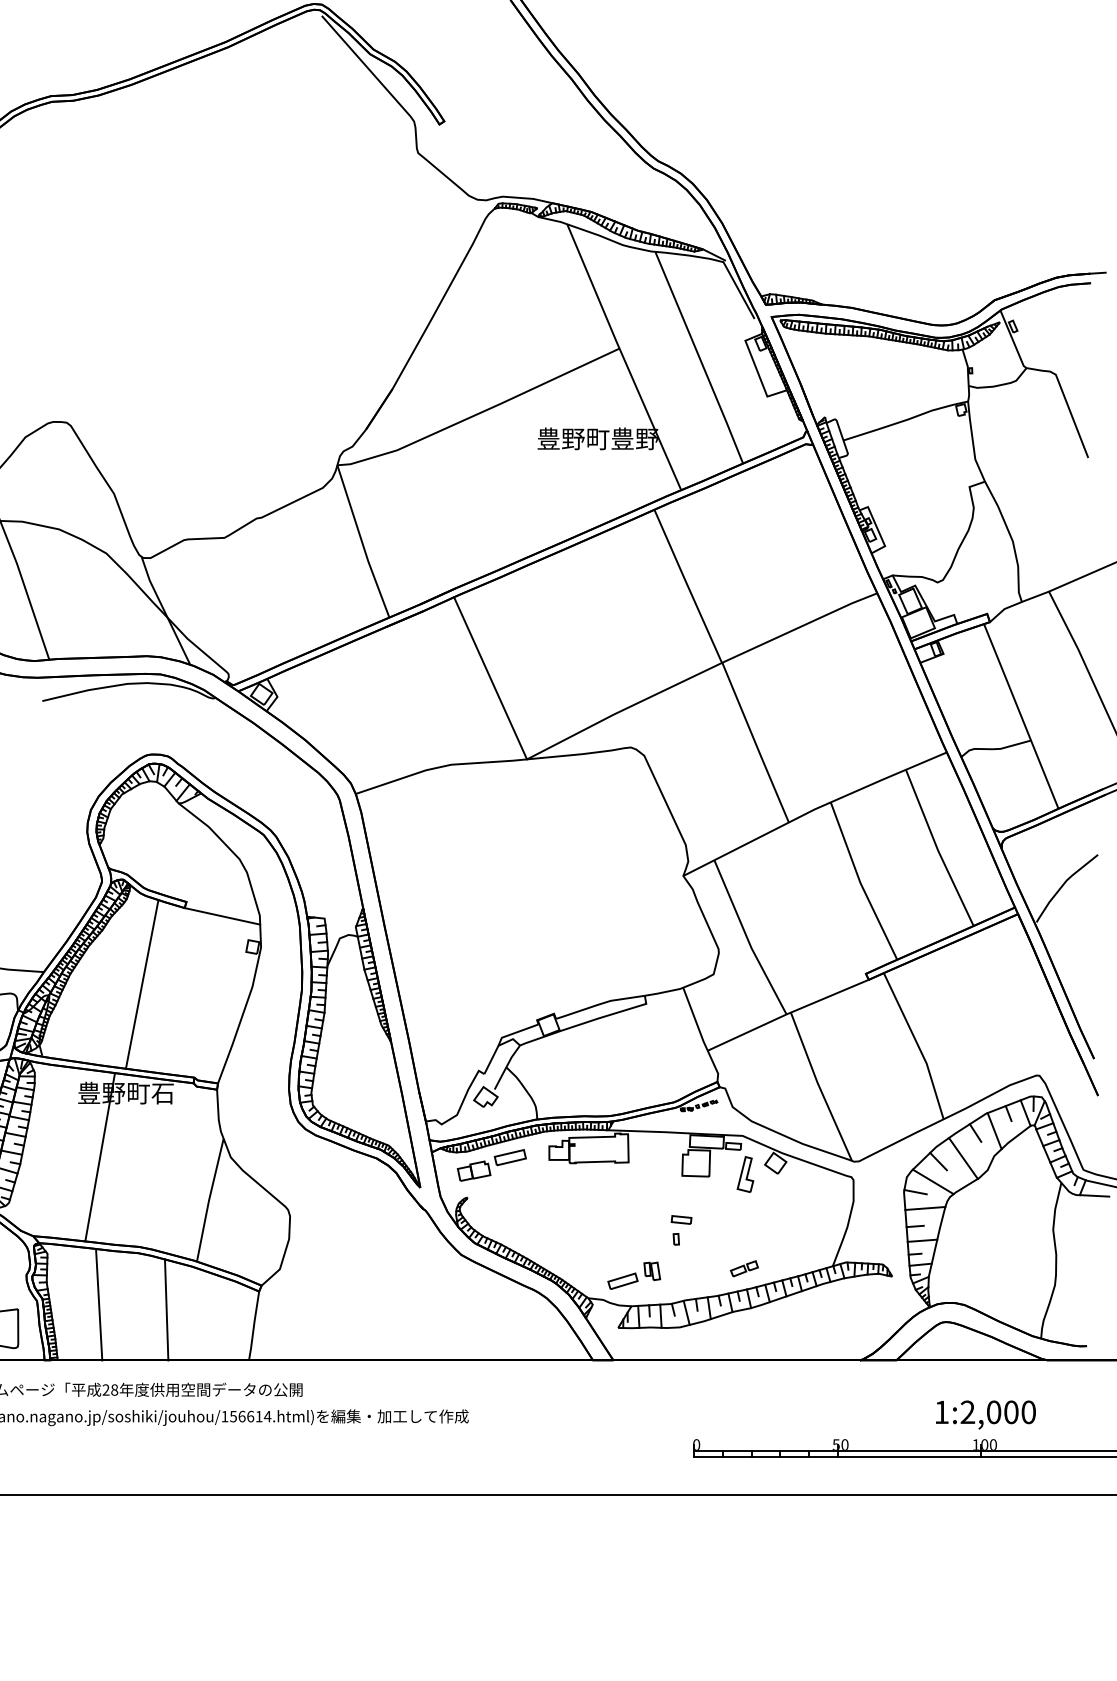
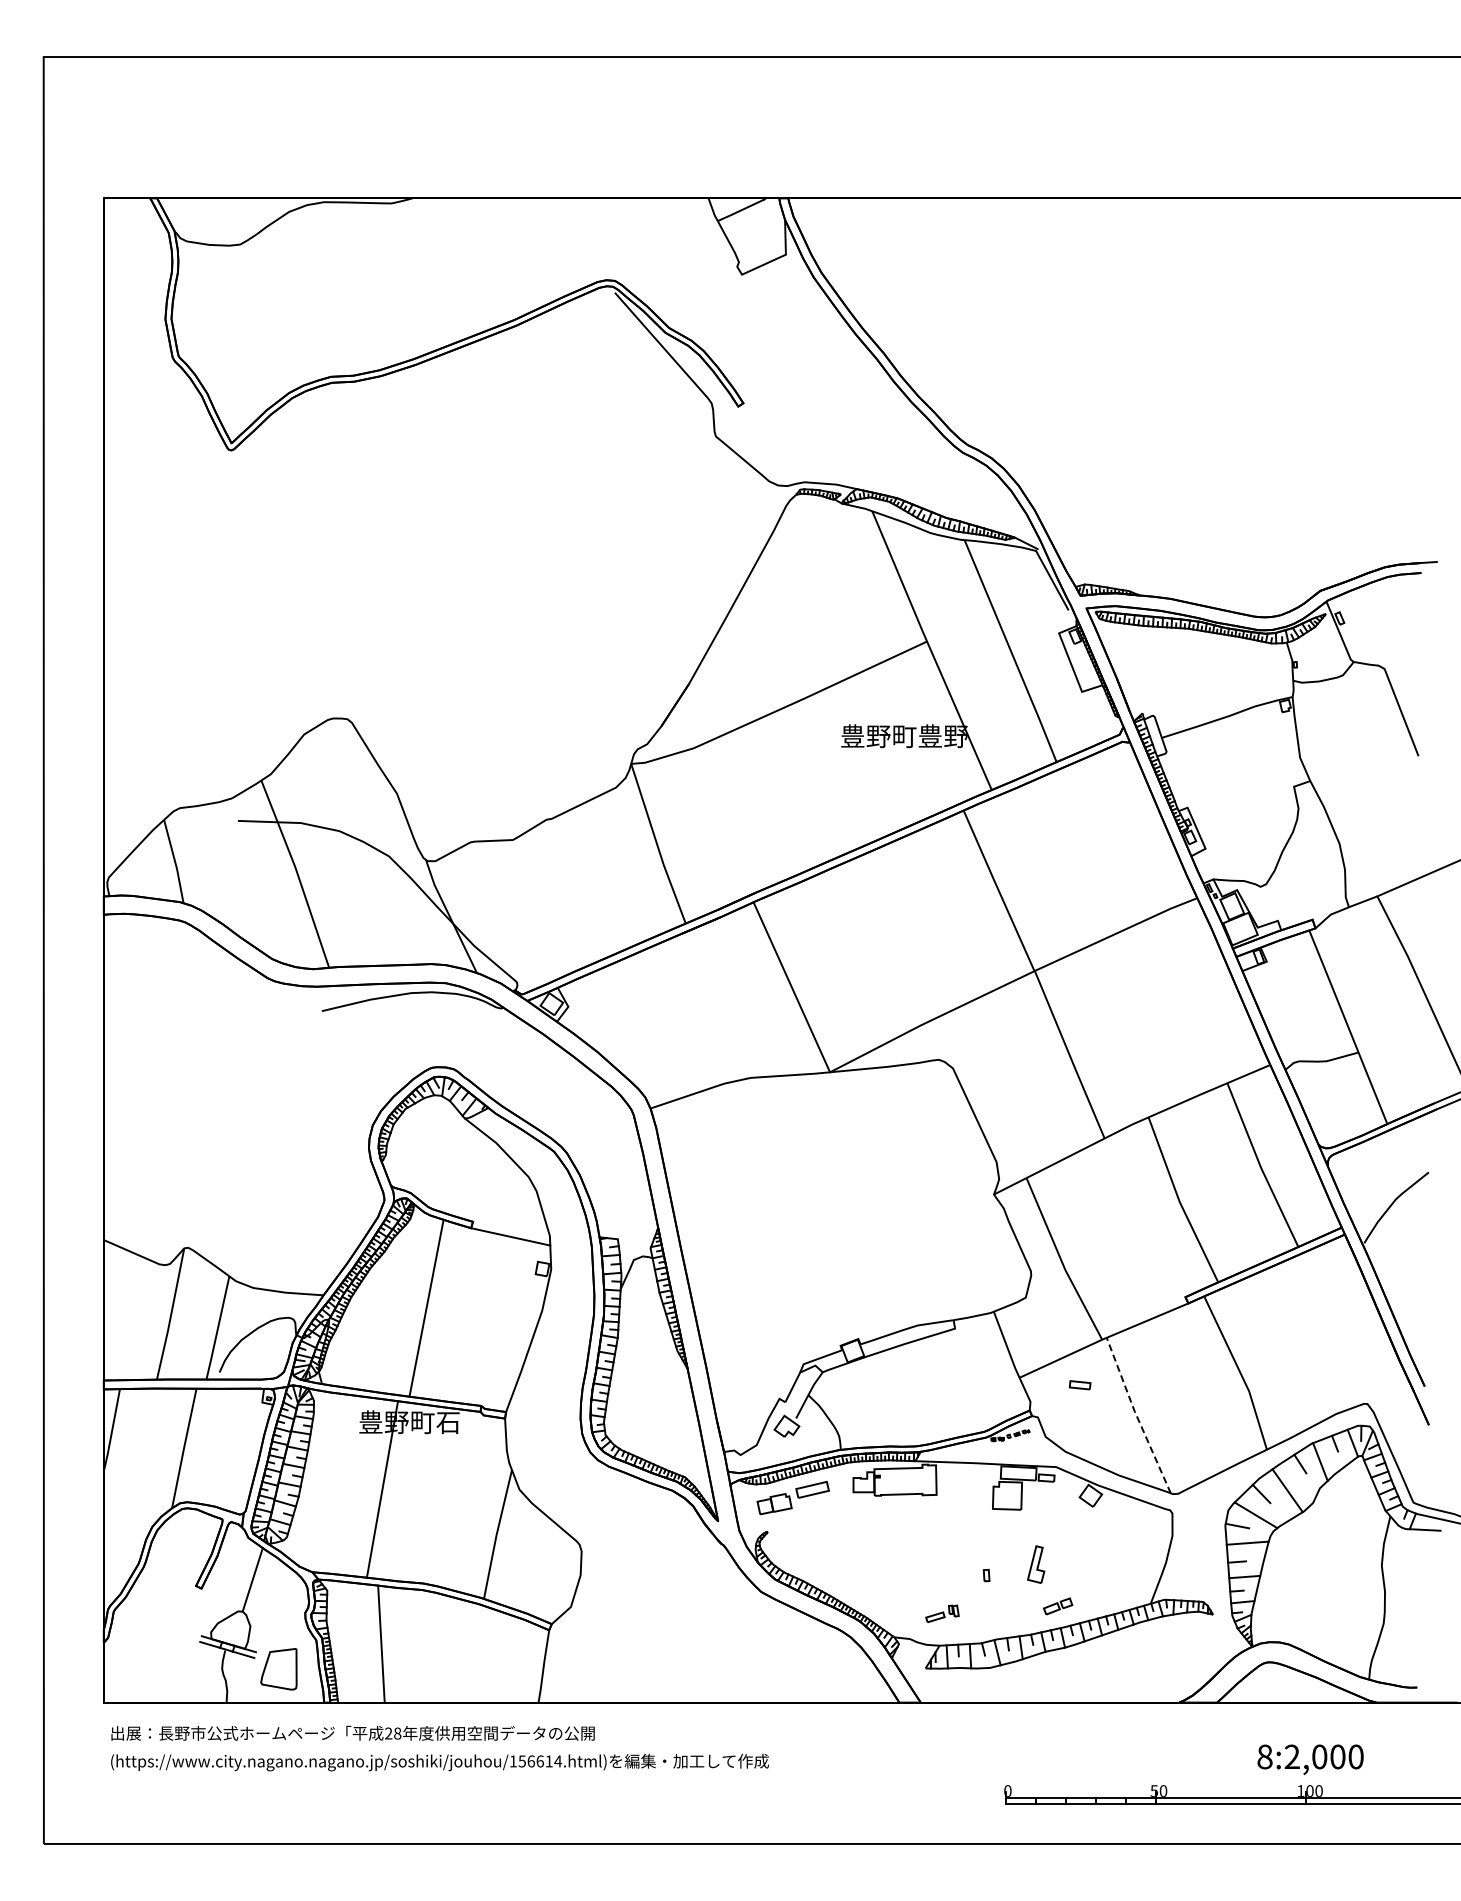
line: (819, 1086) -> (1136, 1415), solid -> dashed
part: (745, 1174) -> (1036, 1564), moved
part: (680, 1220) -> (1079, 1385), moved
part: (634, 1275) -> (942, 1613), size x0.6
line: (165, 1309) -> (451, 1649), removed
text: (941, 1411) -> (1264, 1756), 1:2,000 -> 8:2,000

